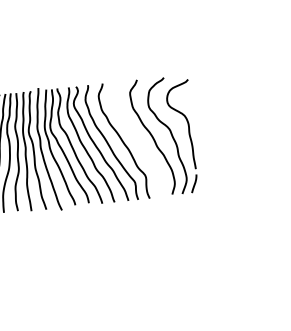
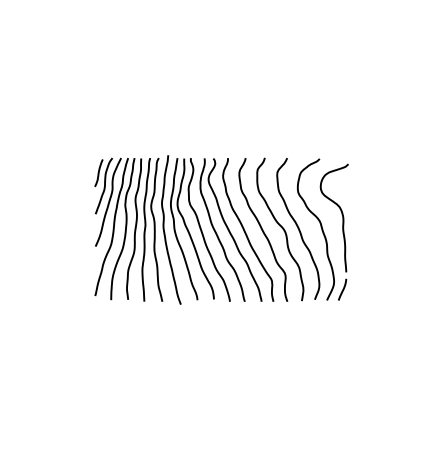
curve: (138, 138) -> (281, 228), added

